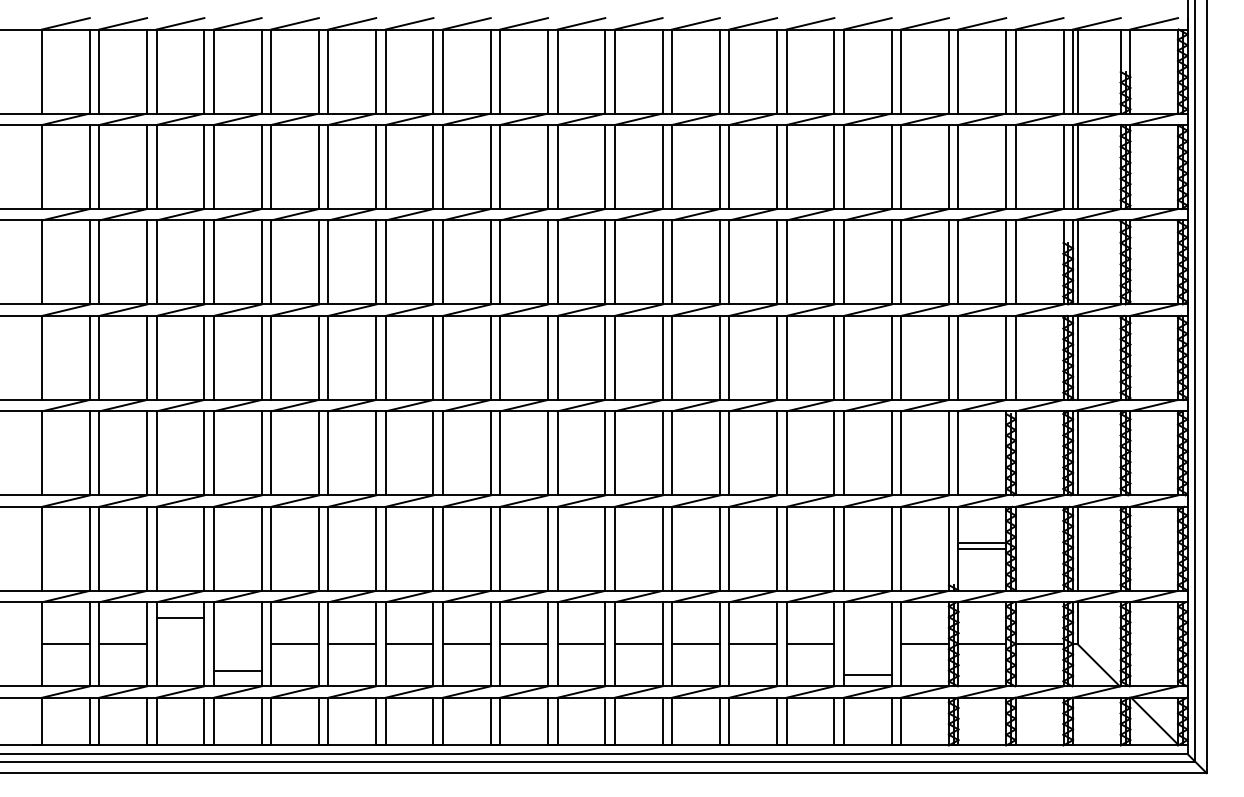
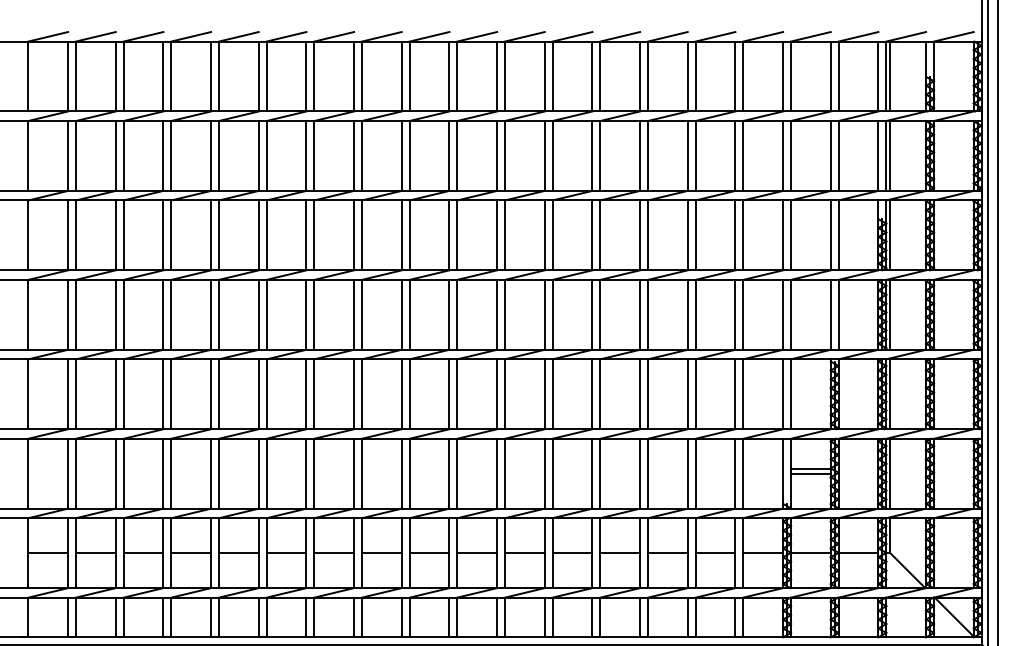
line: (180, 618) -> (143, 553), moved
line: (237, 671) -> (191, 553), moved
line: (867, 675) -> (715, 553), moved

